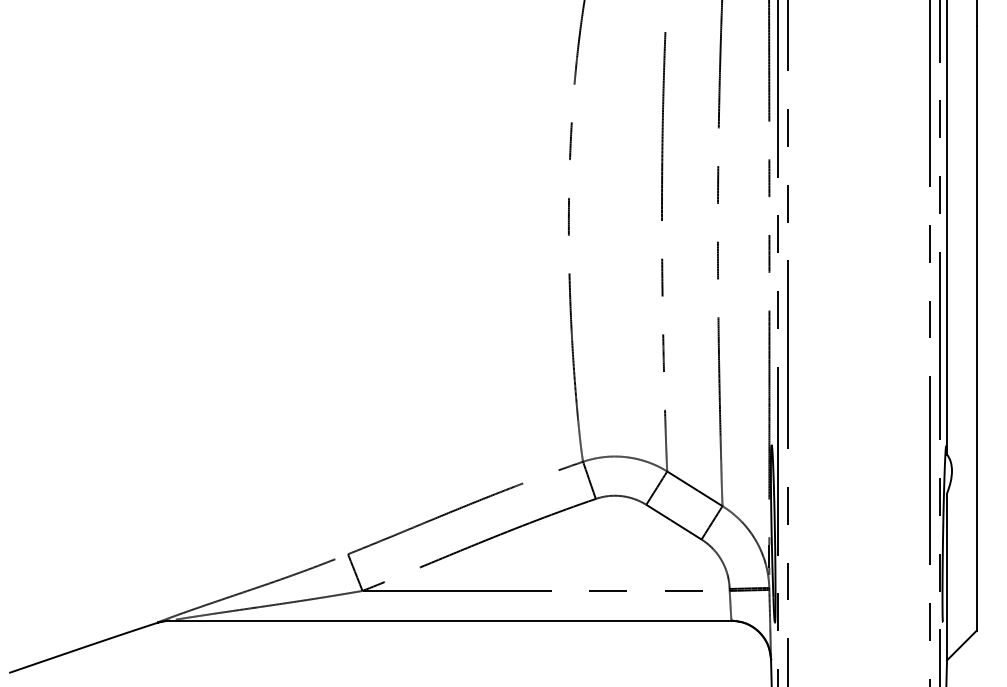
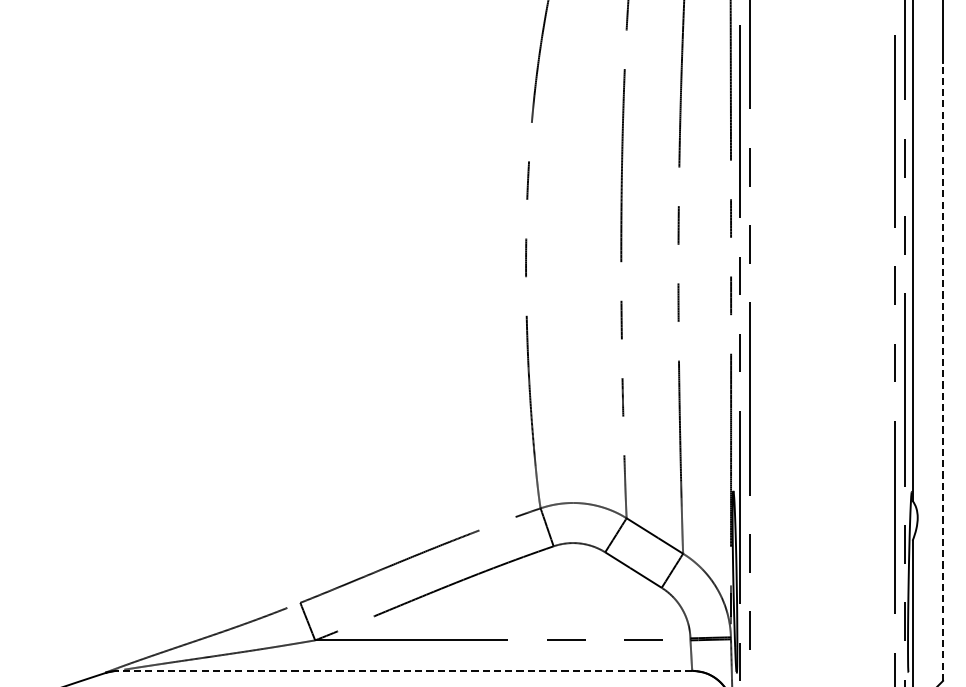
line: (976, 327) -> (942, 371), solid -> dashed
line: (450, 620) -> (405, 670), solid -> dashed

